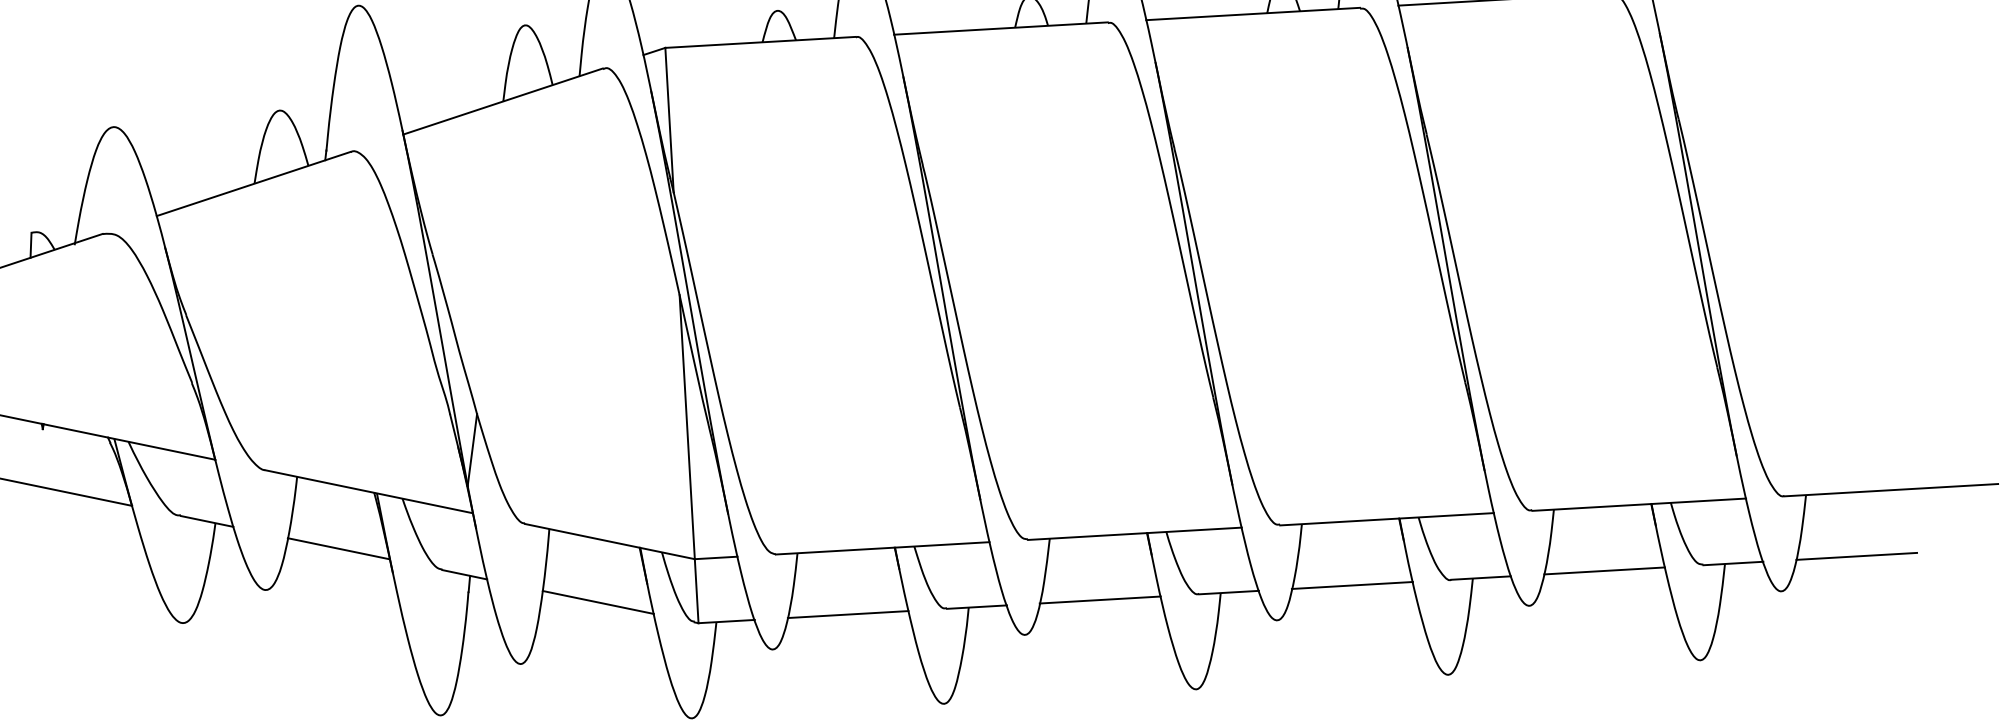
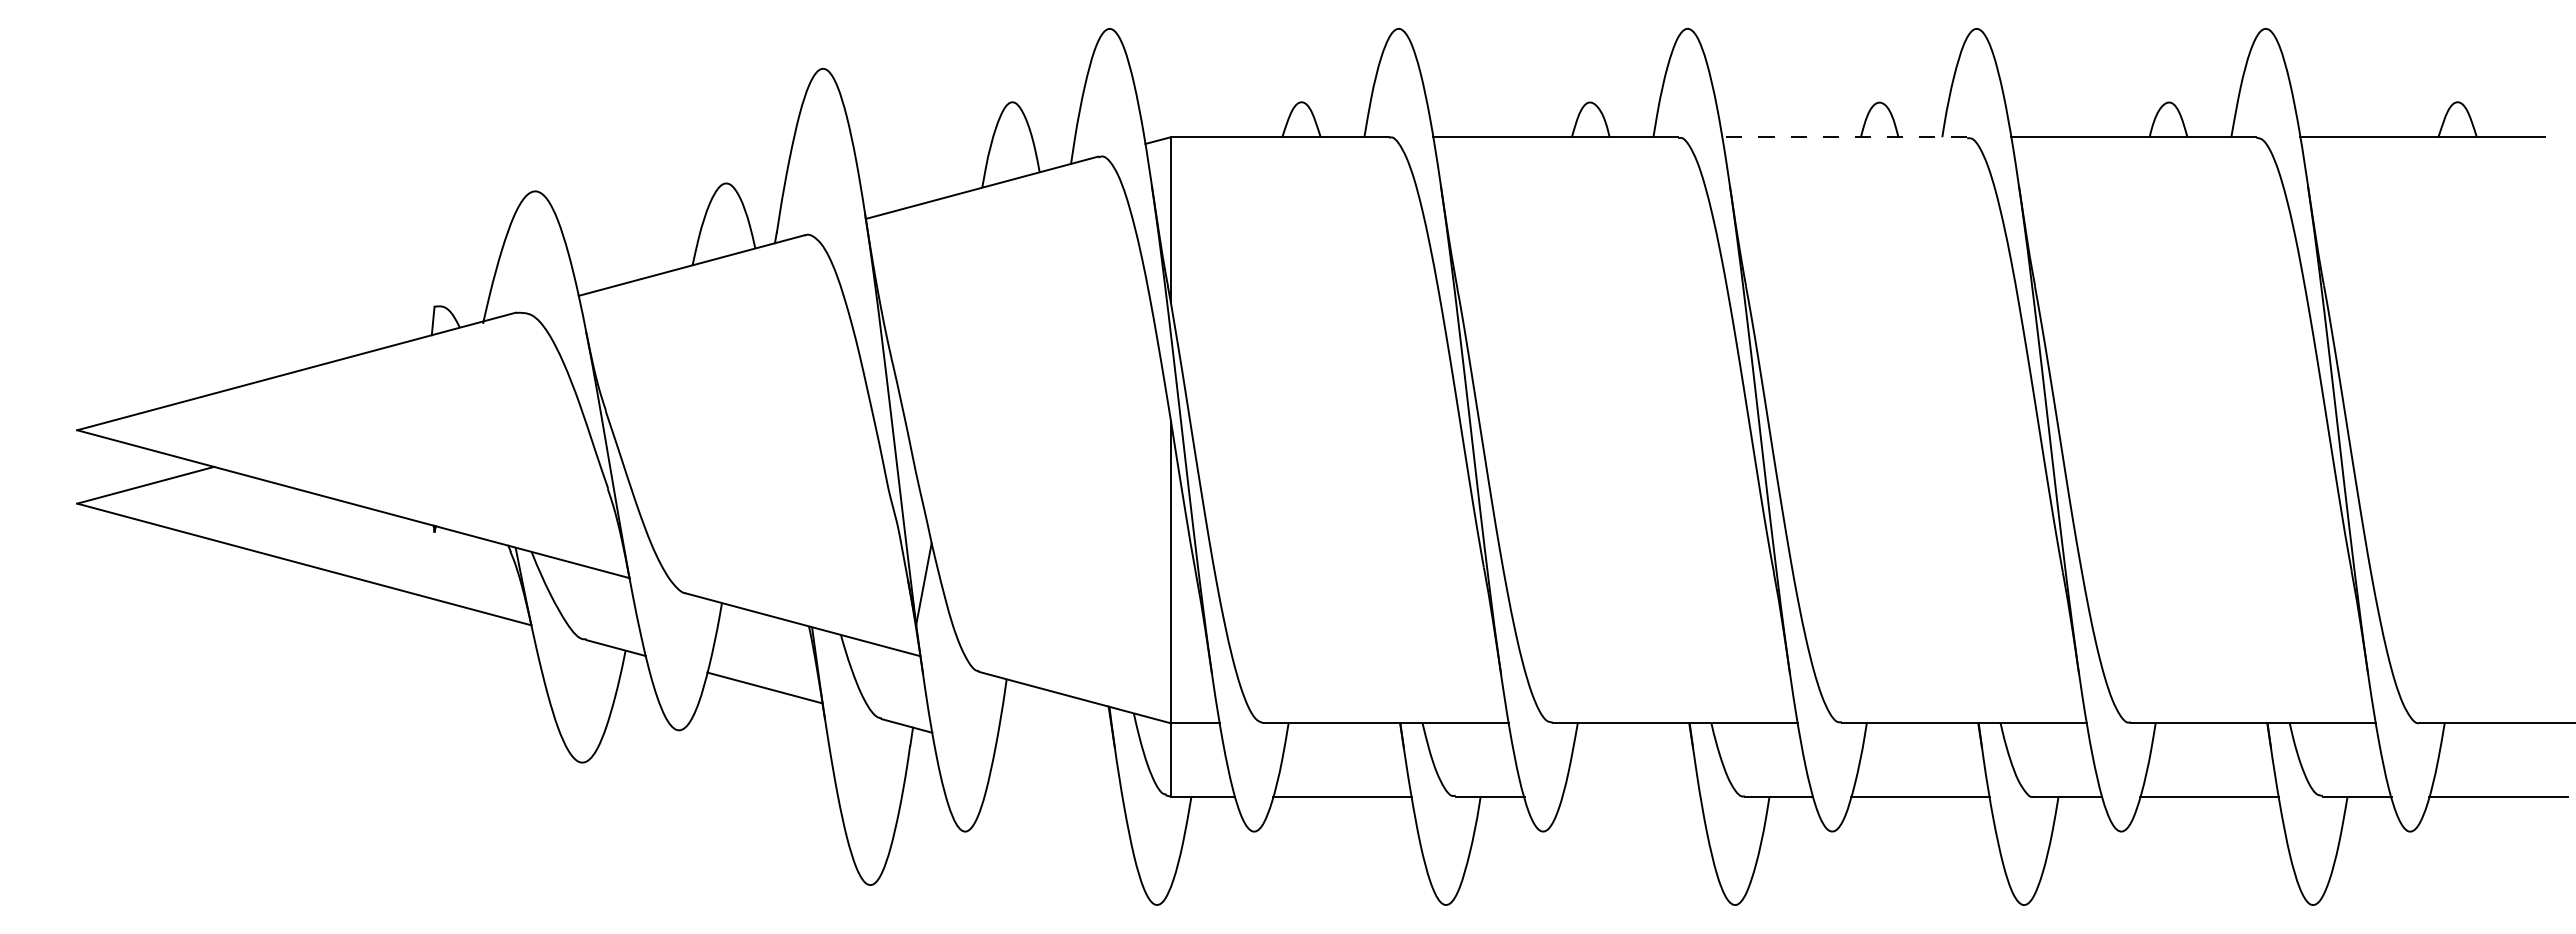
line: (1252, 14) -> (1844, 137), solid -> dashed
line: (1100, 599) -> (1631, 796), removed
line: (598, 602) -> (1057, 766), removed

